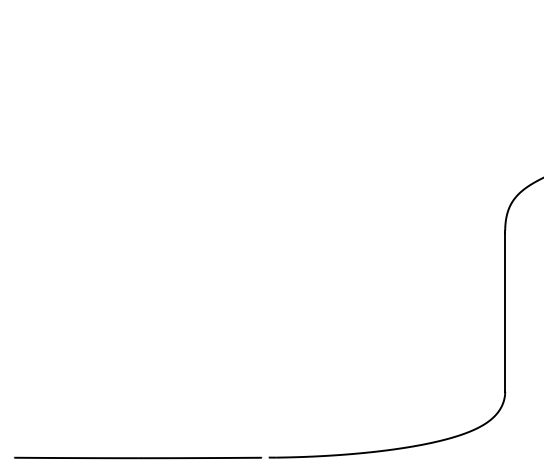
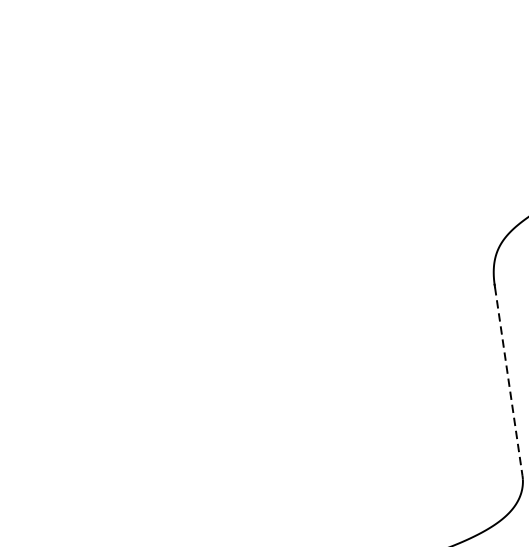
line: (505, 312) -> (509, 381), solid -> dashed

